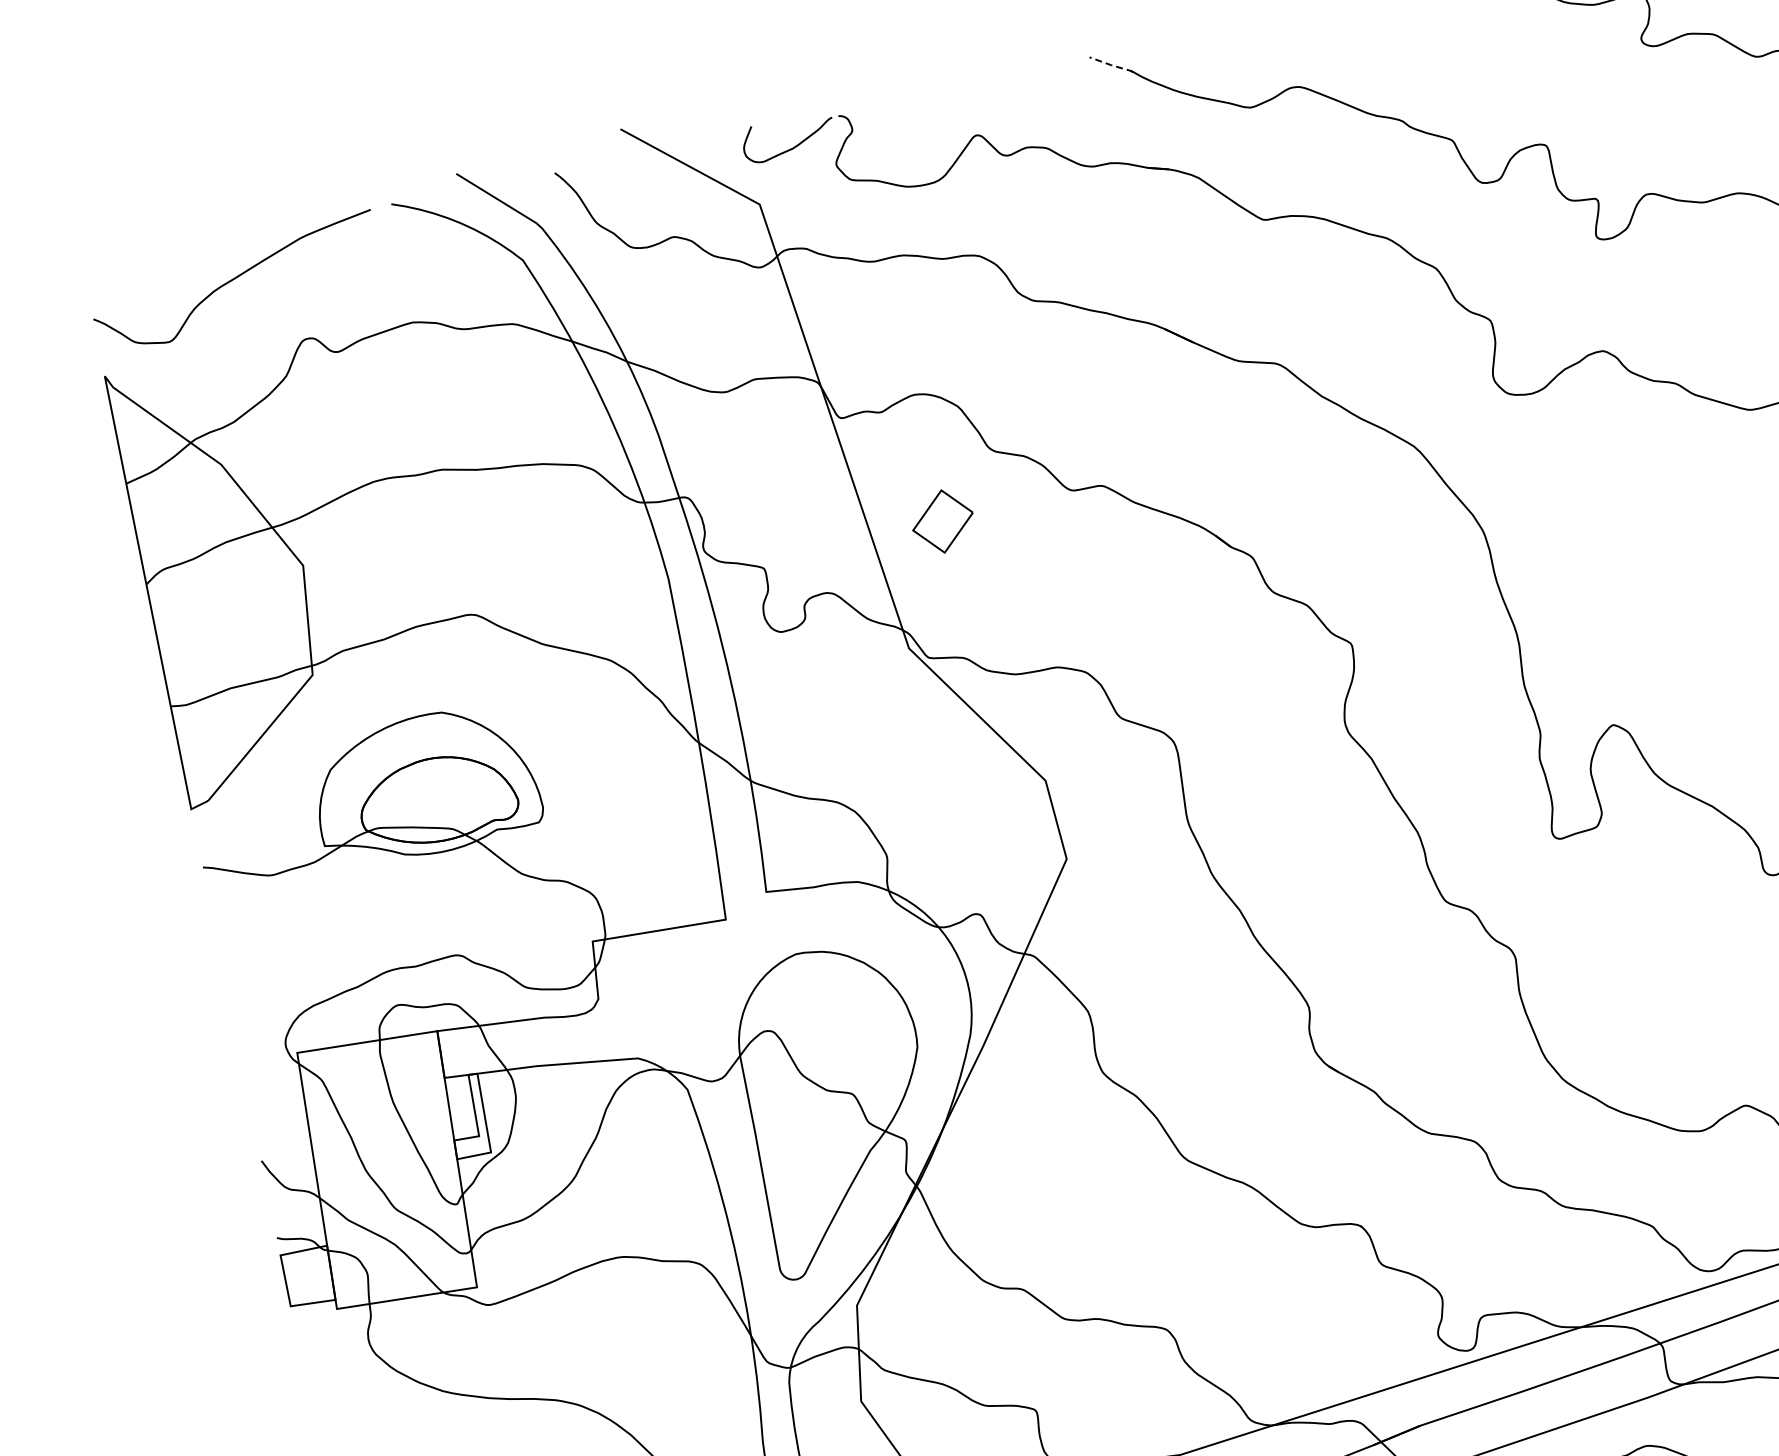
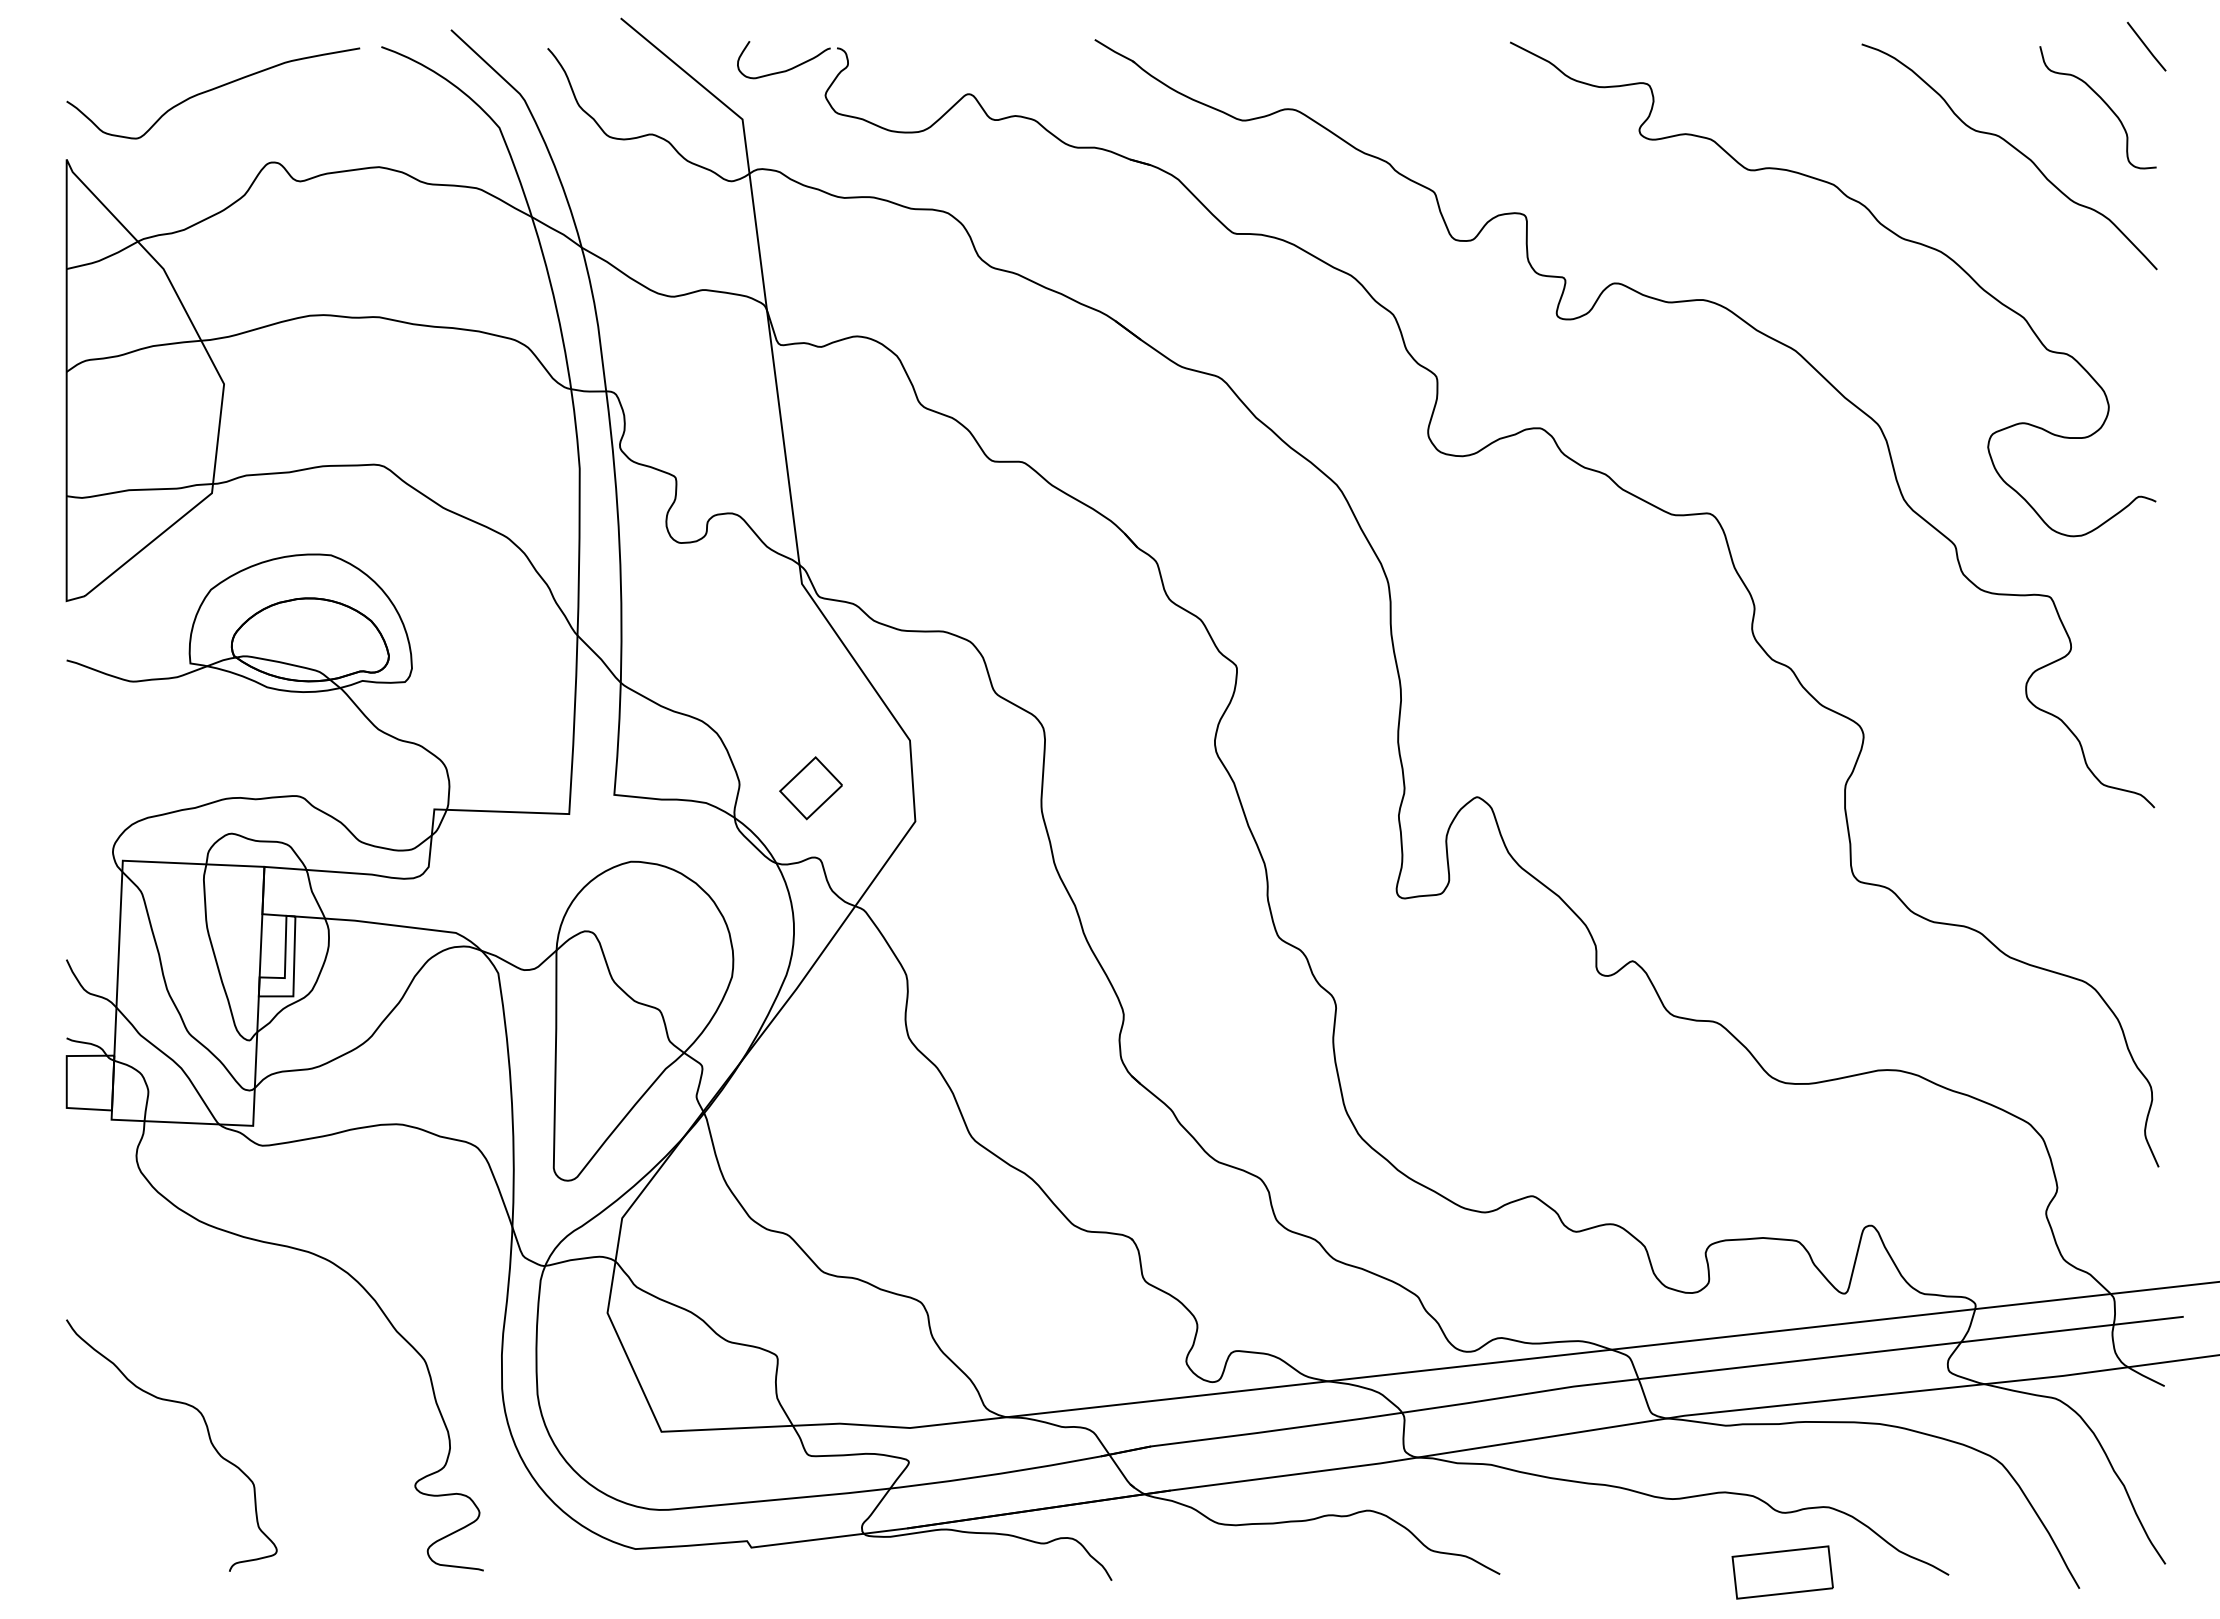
line: (1111, 65) -> (1114, 51), dashed -> solid
part: (942, 521) -> (810, 788), moved

